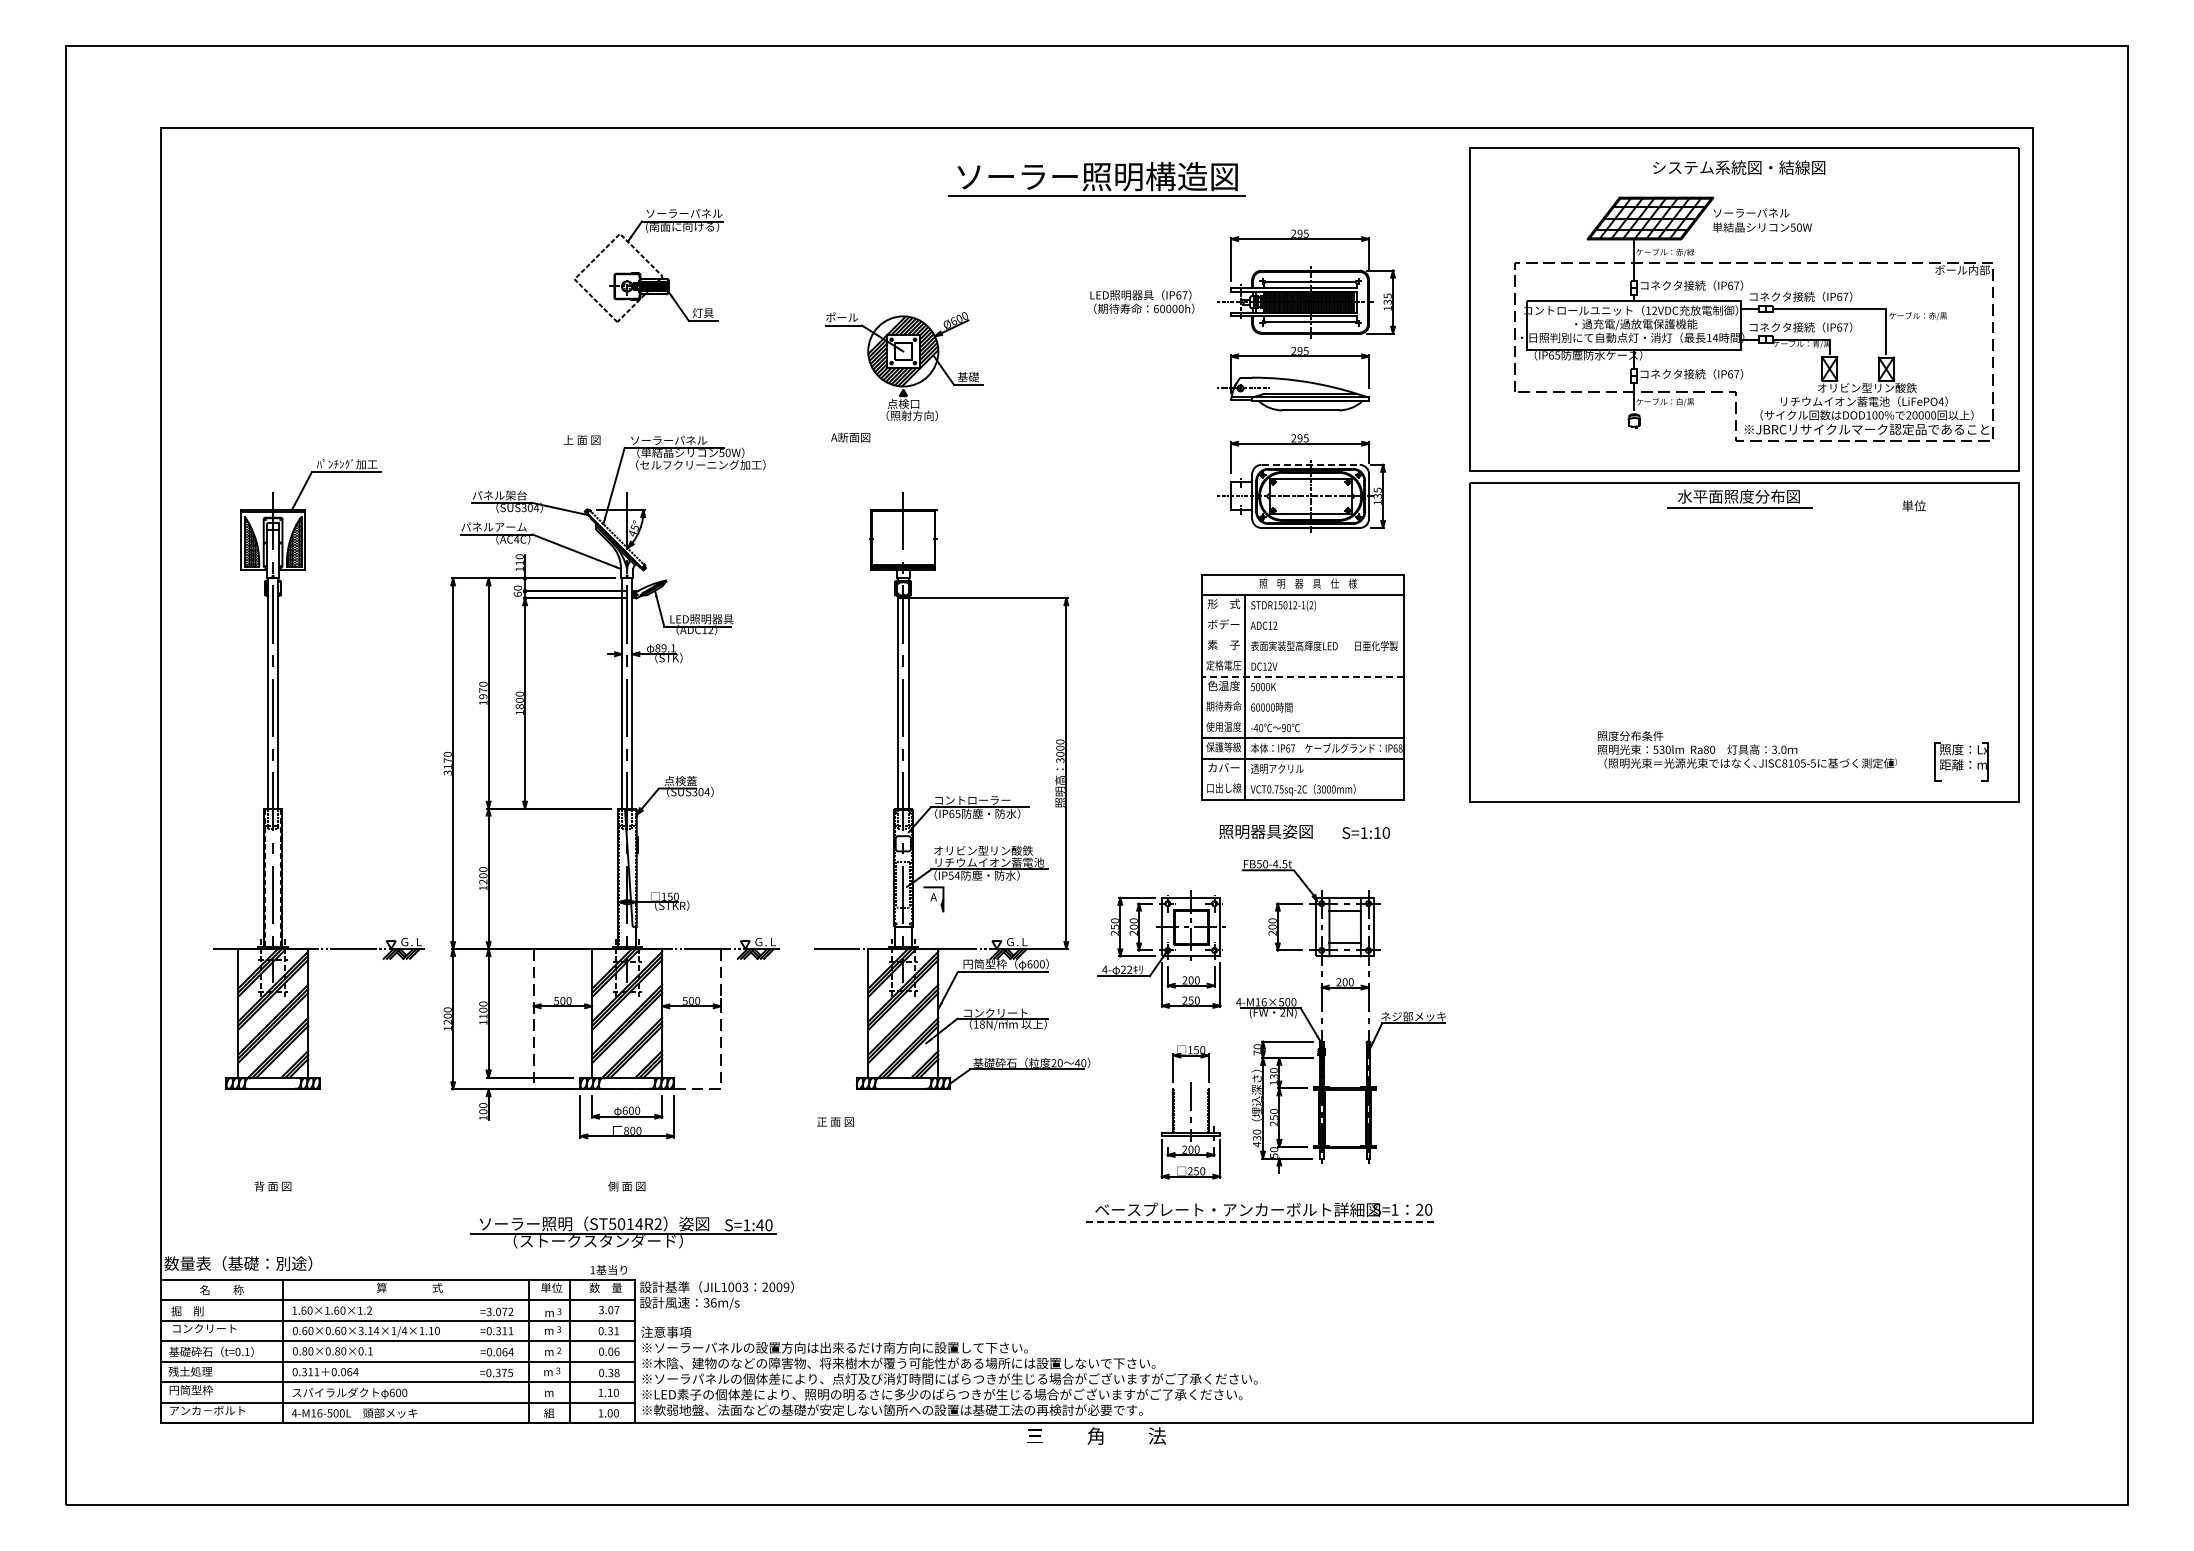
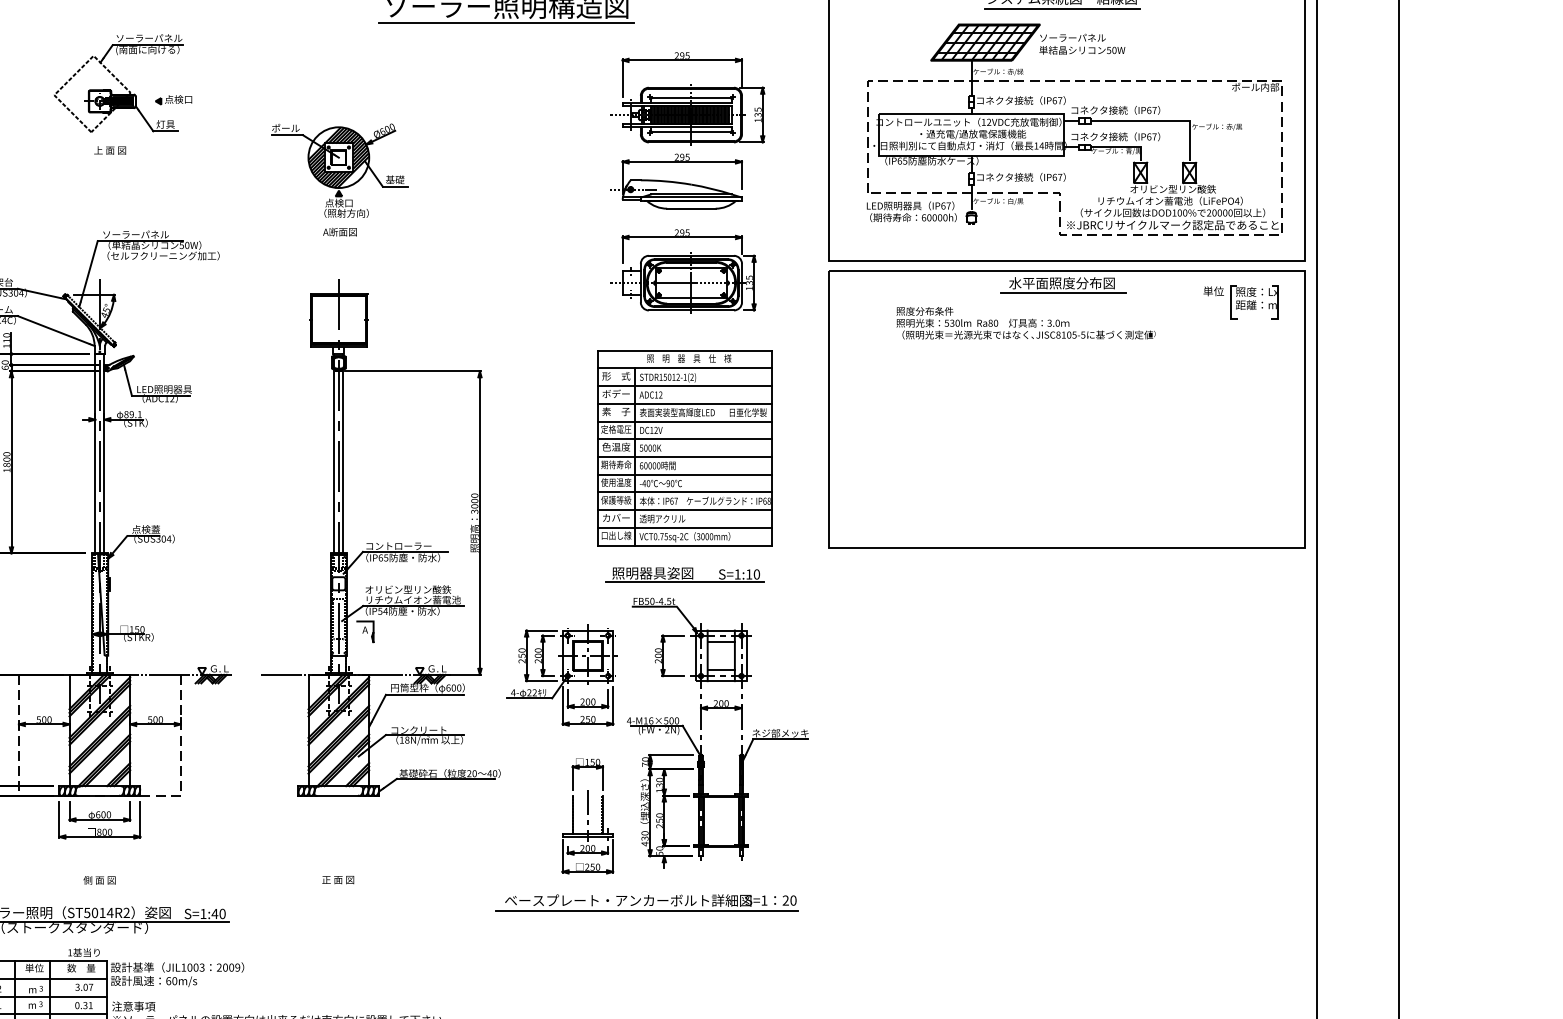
line: (1738, 179) -> (1061, 8), added
part: (712, 284) -> (173, 99), added
text: (1142, 301) -> (911, 211), moved
text: (850, 437) -> (339, 232), moved
text: (581, 440) -> (109, 150), moved
line: (1311, 464) -> (692, 255), dashed -> solid
line: (1302, 615) -> (684, 386), added
line: (1302, 635) -> (684, 403), added
line: (1302, 656) -> (684, 421), added
line: (1303, 676) -> (685, 438), dashed -> solid
line: (1302, 697) -> (684, 457), added
line: (1302, 717) -> (684, 474), added
text: (1746, 749) -> (1025, 323), moved
part: (1961, 761) -> (1254, 302), moved
line: (1302, 779) -> (684, 528), added
line: (1302, 841) -> (684, 581), added
text: (835, 1121) -> (338, 879), moved
line: (1259, 1221) -> (647, 910), dashed -> solid
text: (709, 1302) -> (171, 980), 36m/s -> 60m/s

